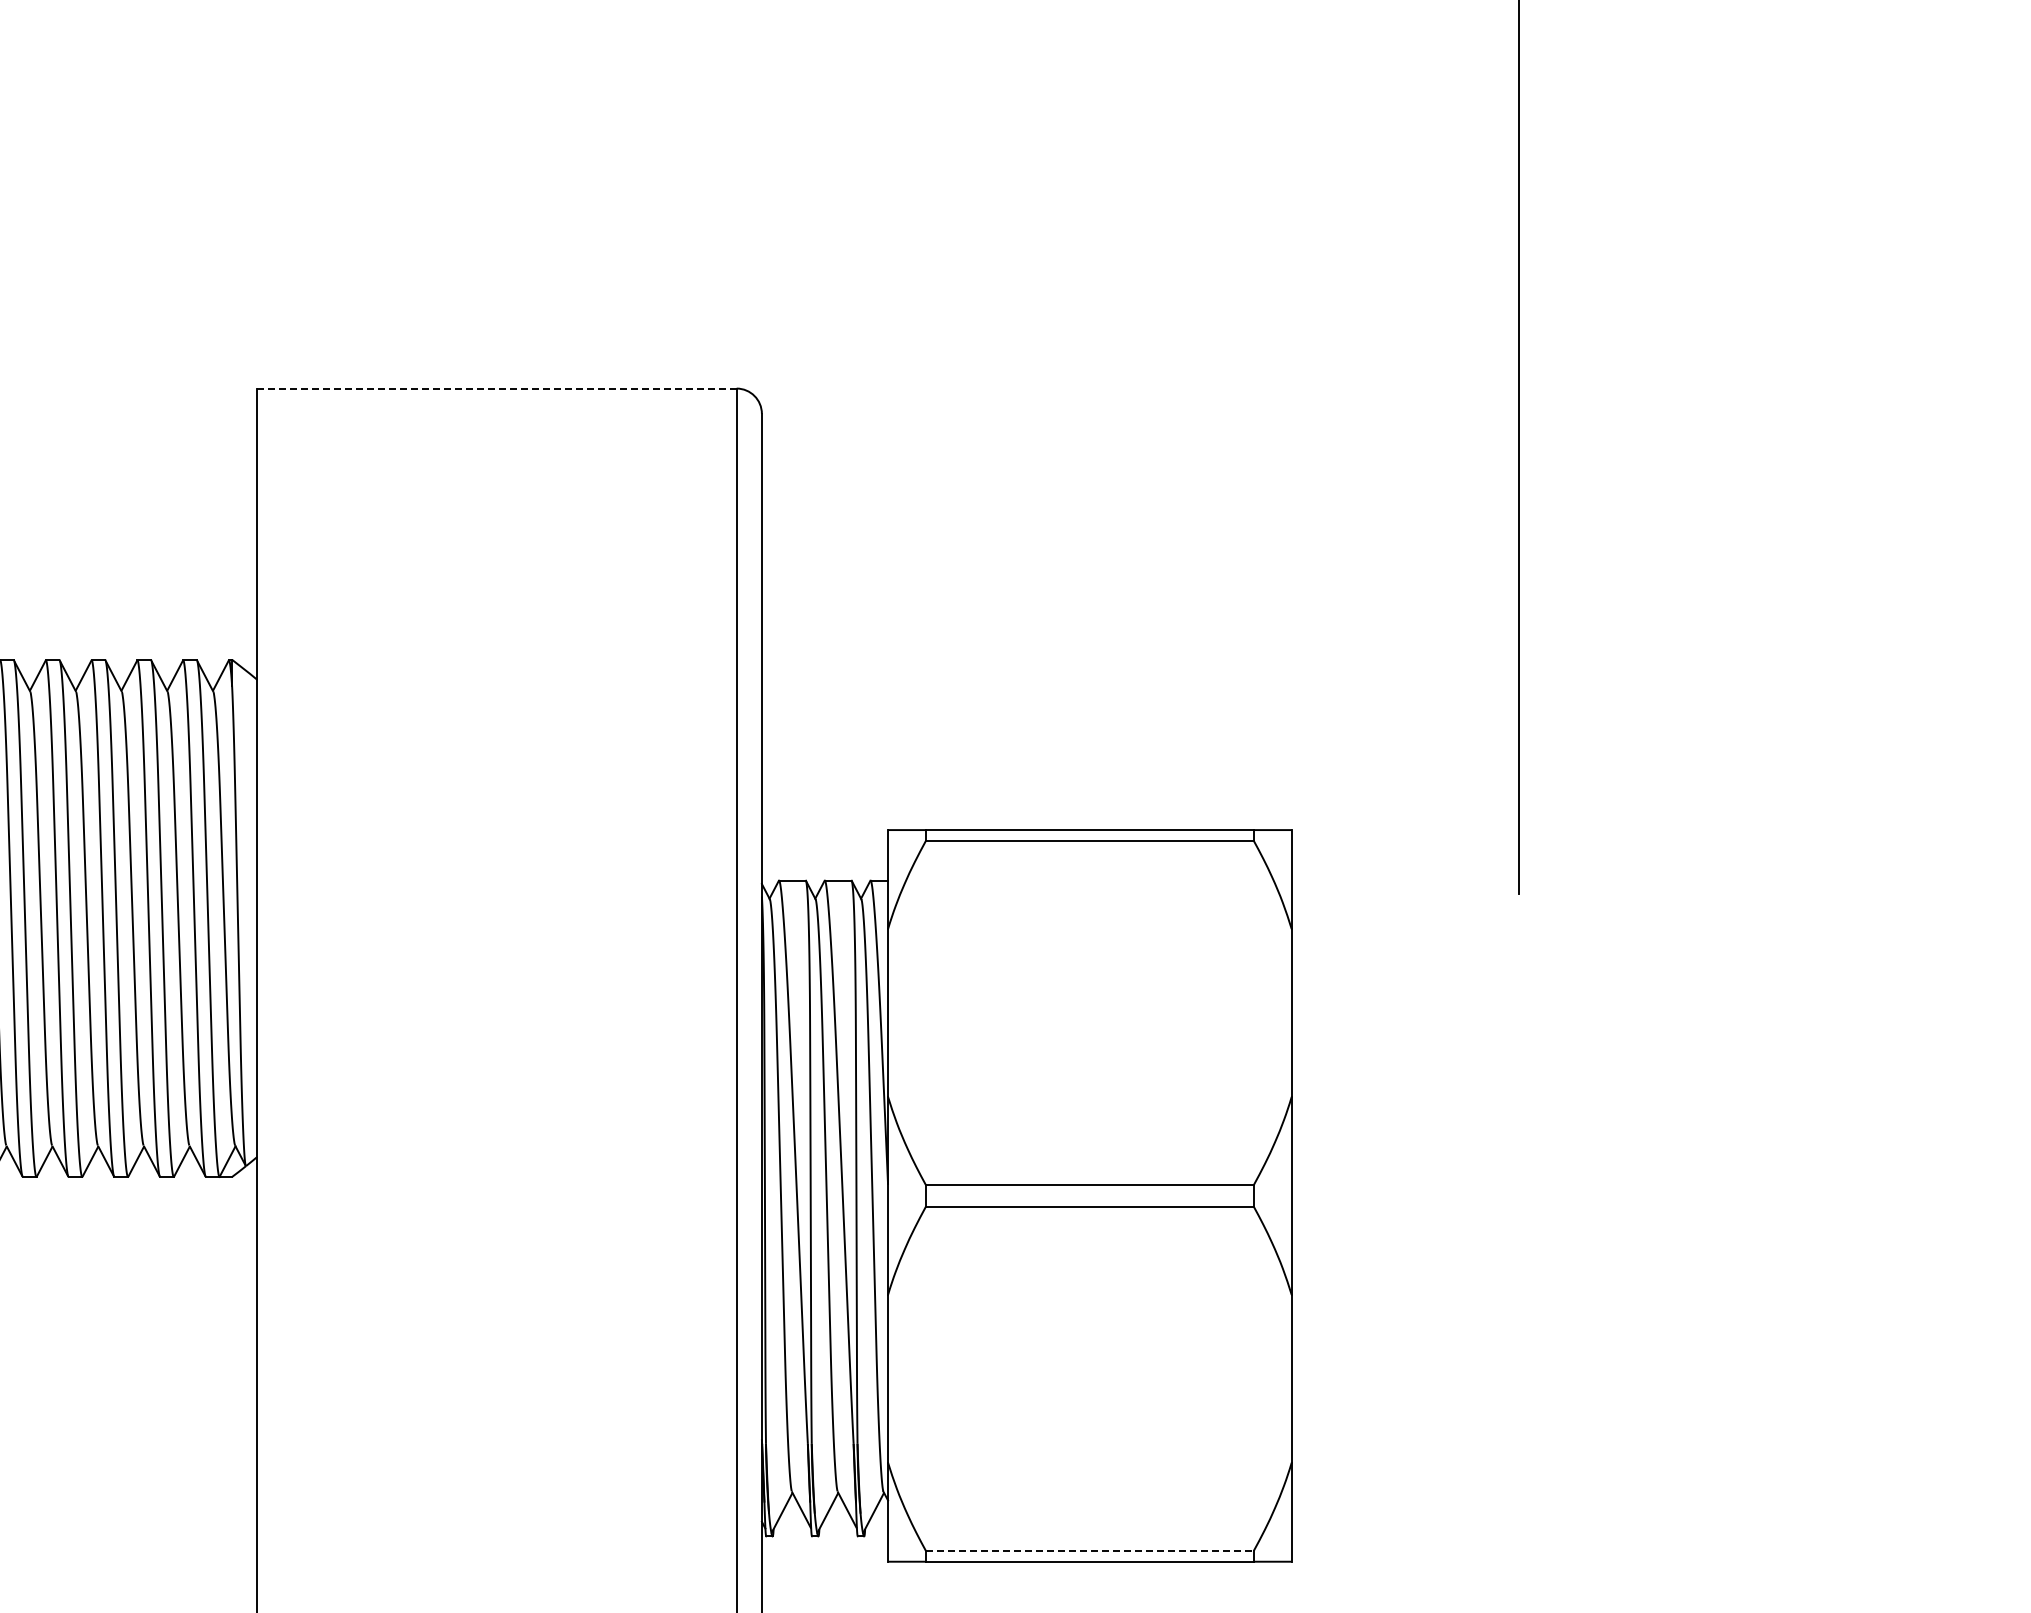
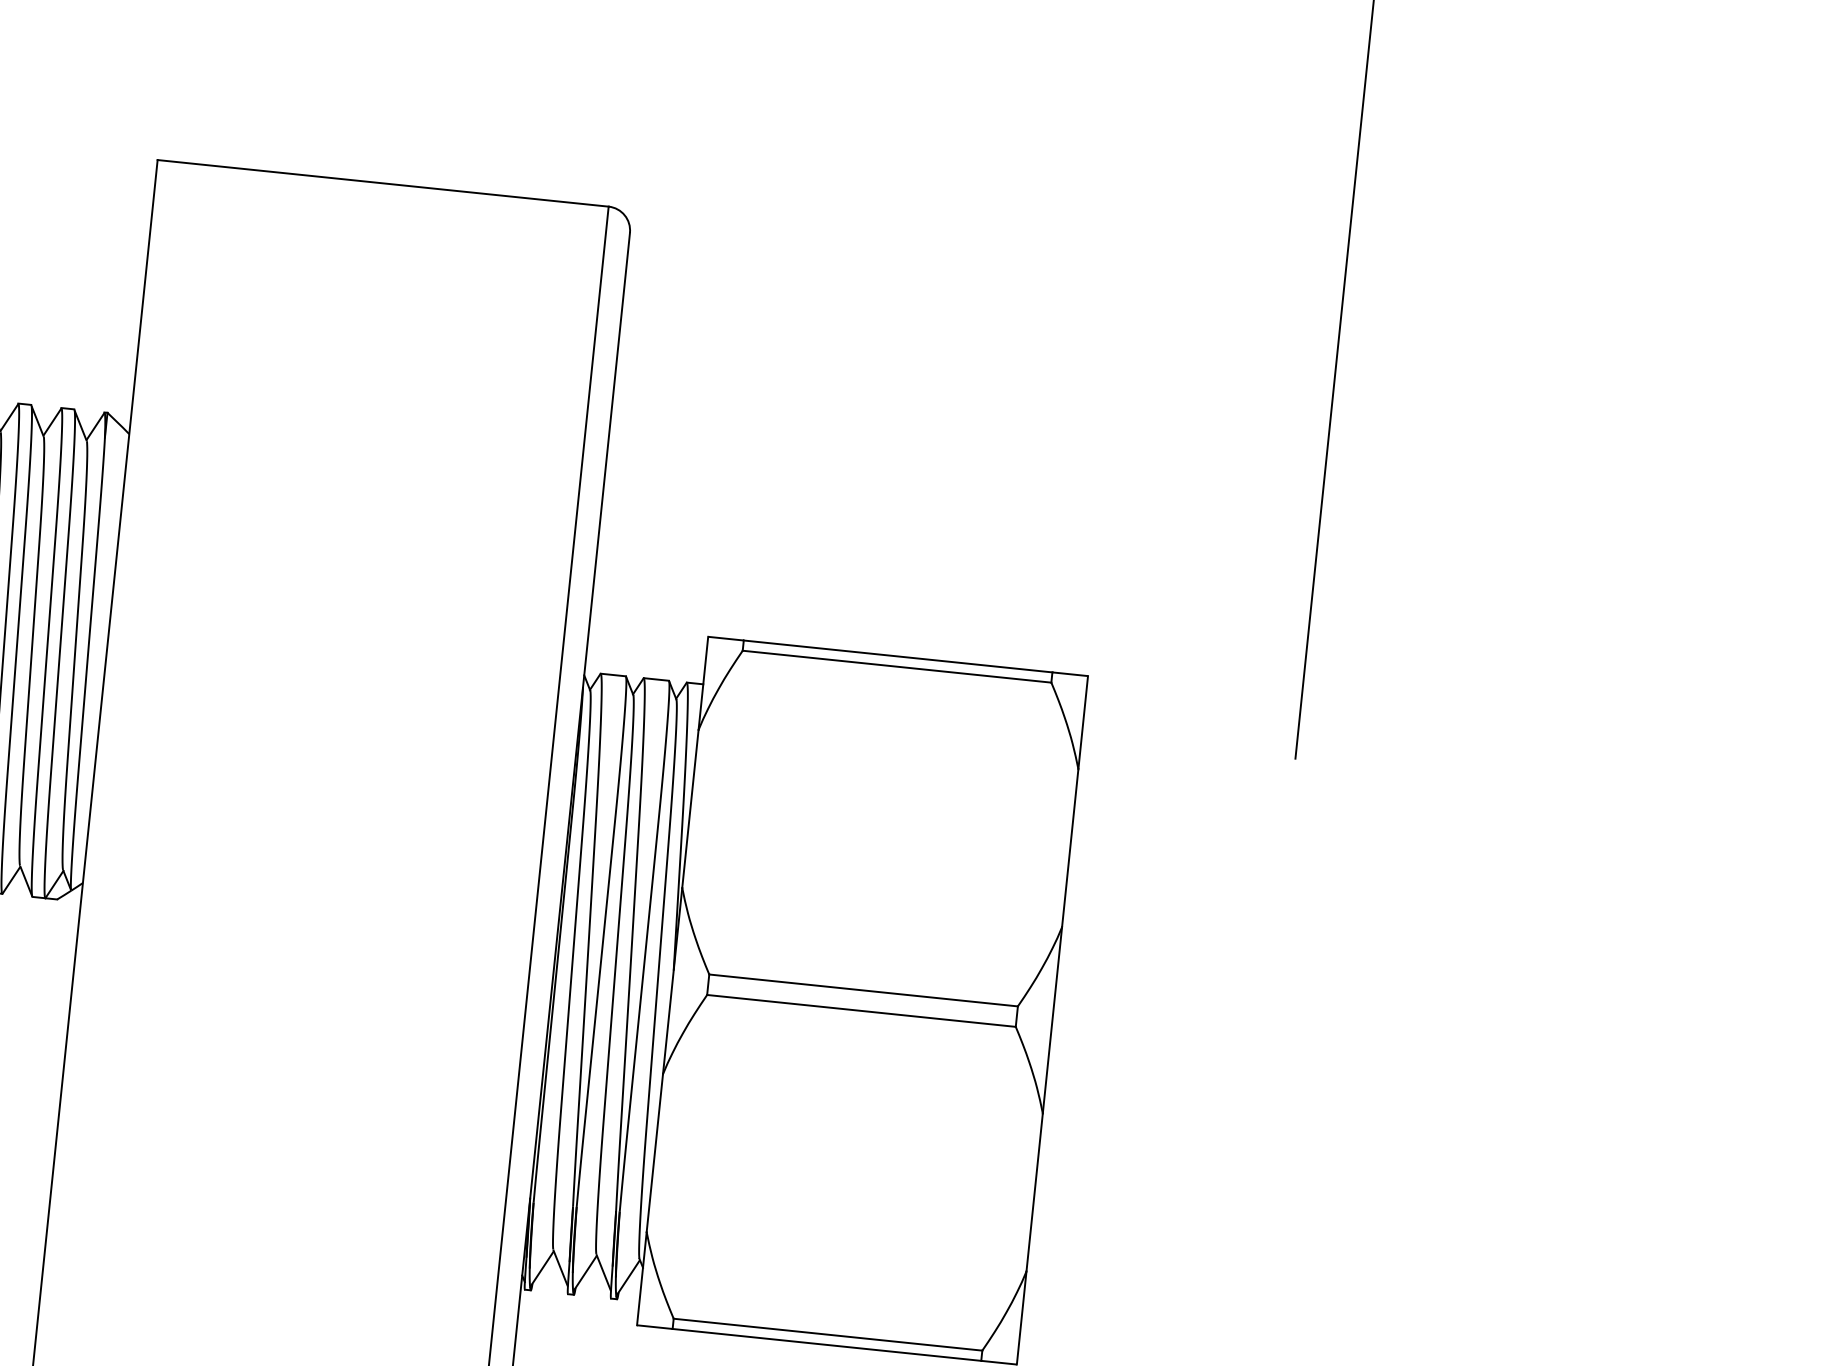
line: (497, 388) -> (383, 183), dashed -> solid
line: (1089, 1550) -> (827, 1334), dashed -> solid

